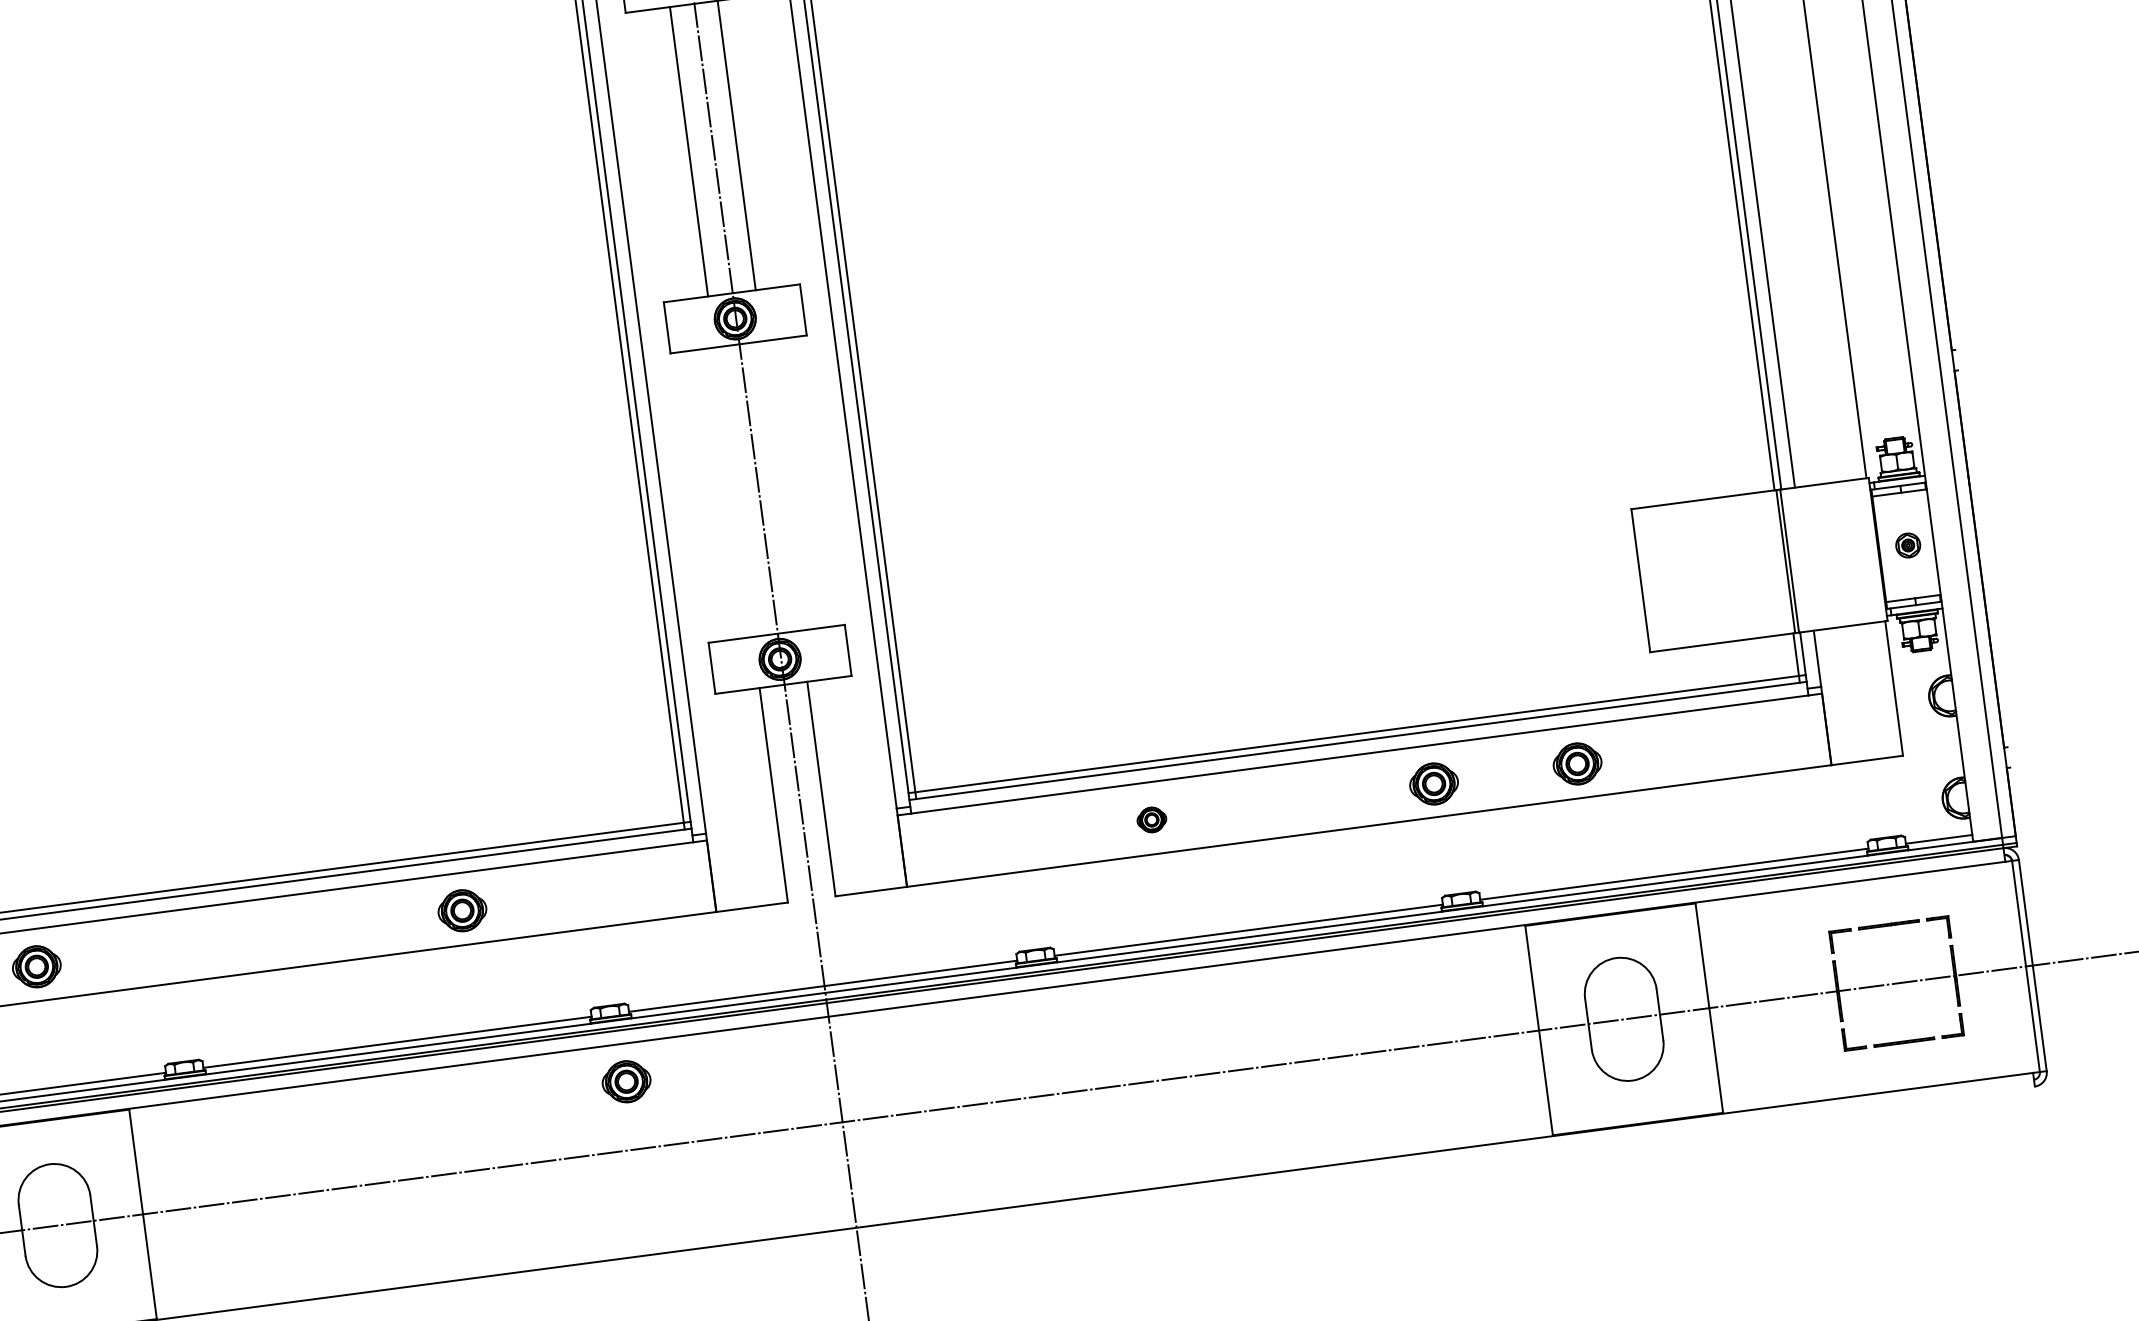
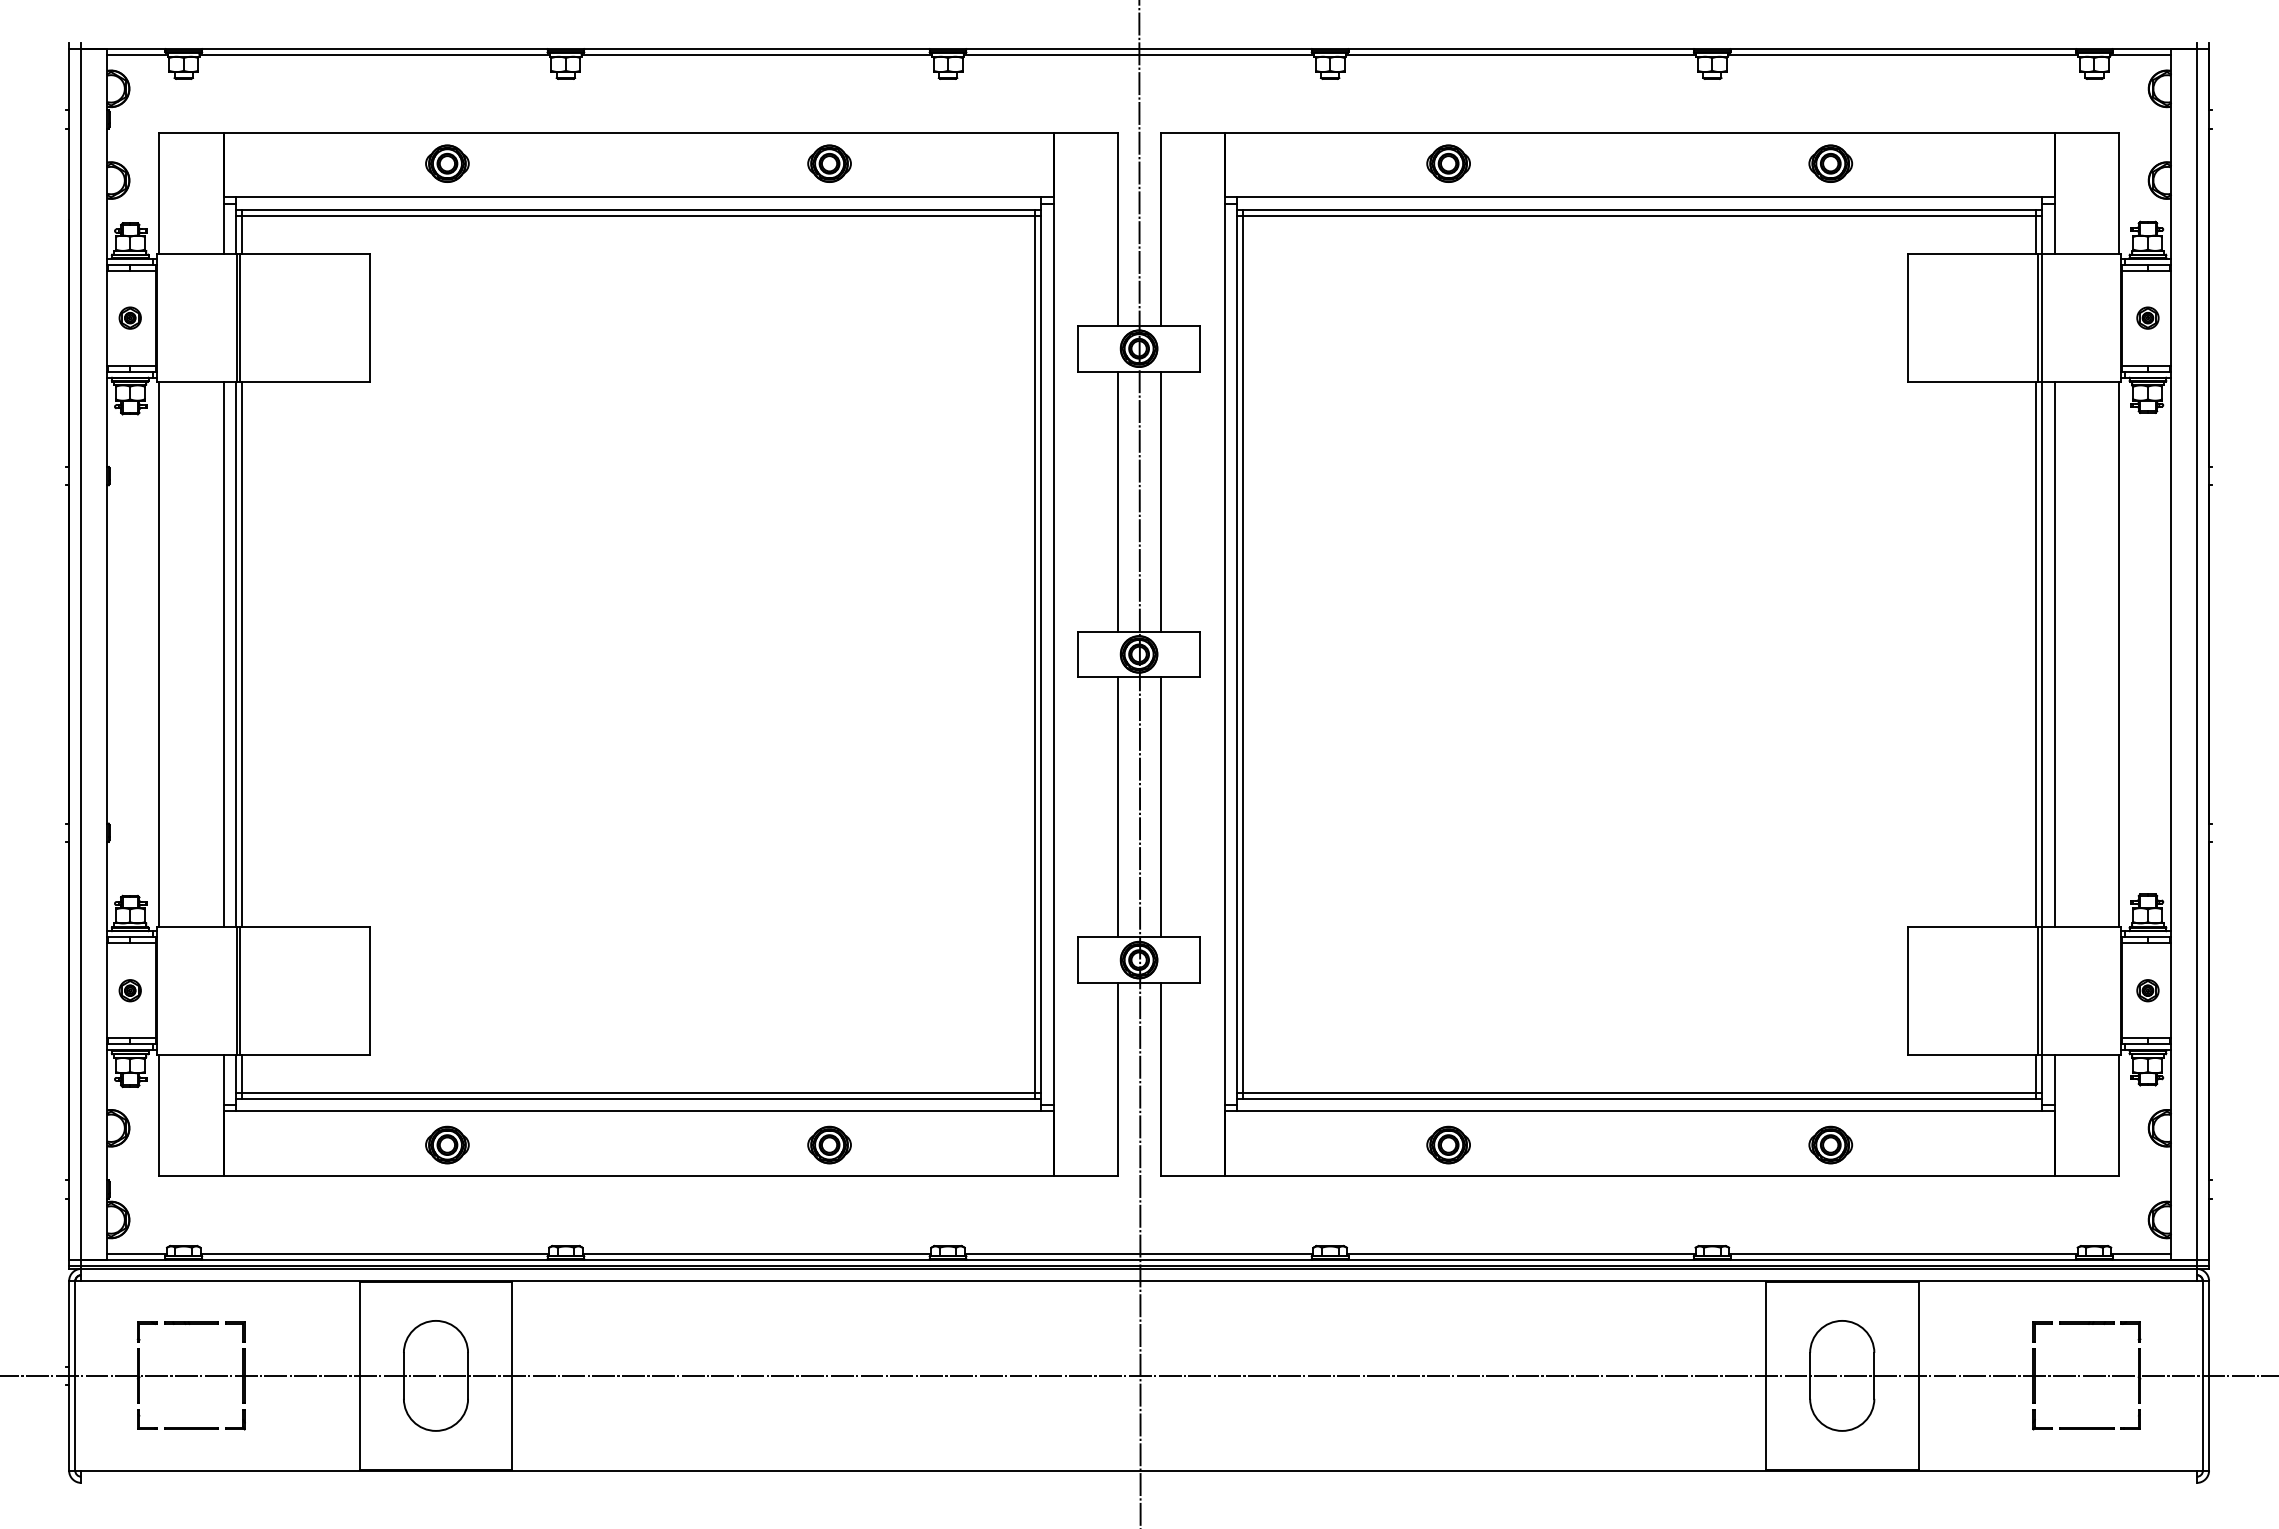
line: (781, 486) -> (1160, 807), added
line: (733, 492) -> (1117, 807), added
part: (1433, 783) -> (1701, 1145), removed
part: (1151, 819) -> (1448, 1144), size x1.67
part: (626, 1081) -> (954, 1314), removed

